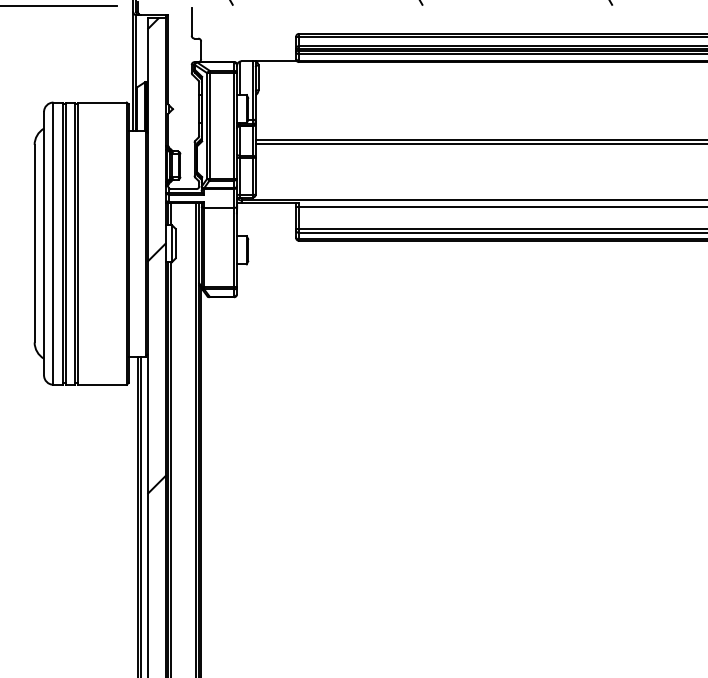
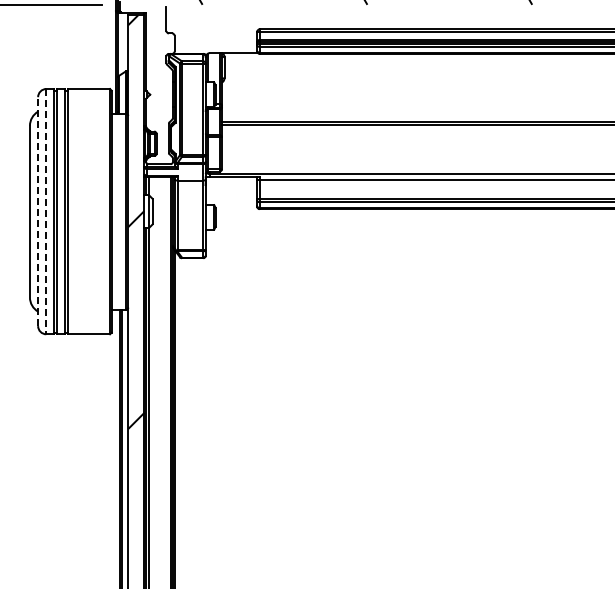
line: (44, 243) -> (38, 211), solid -> dashed
line: (53, 243) -> (46, 211), solid -> dashed

